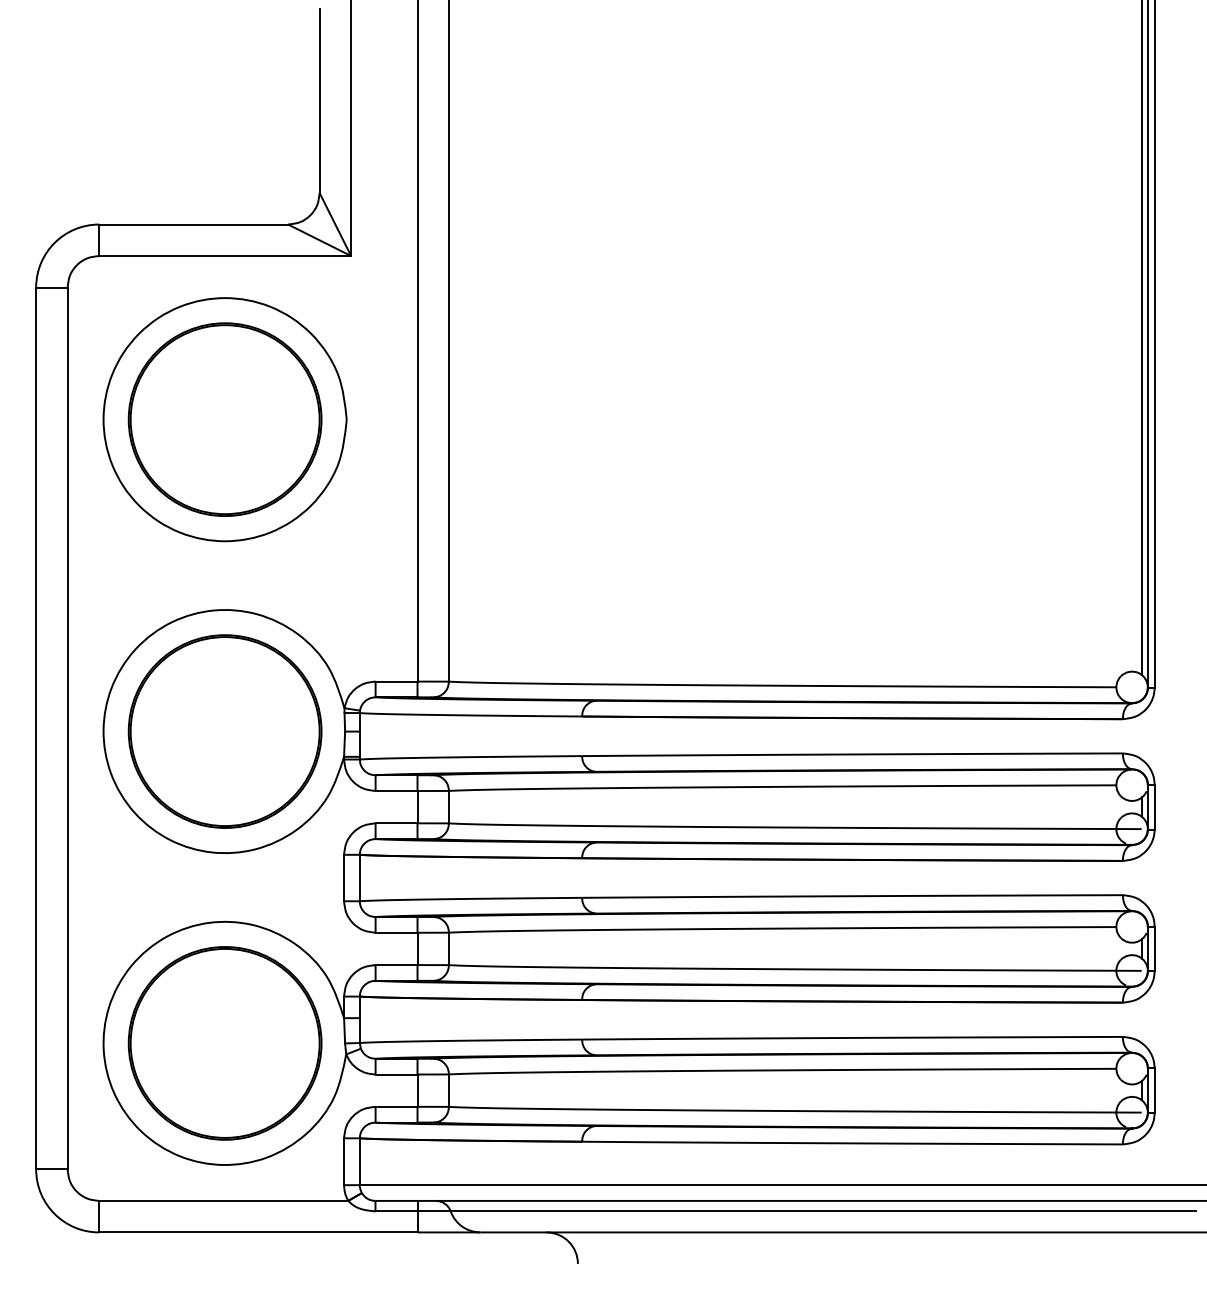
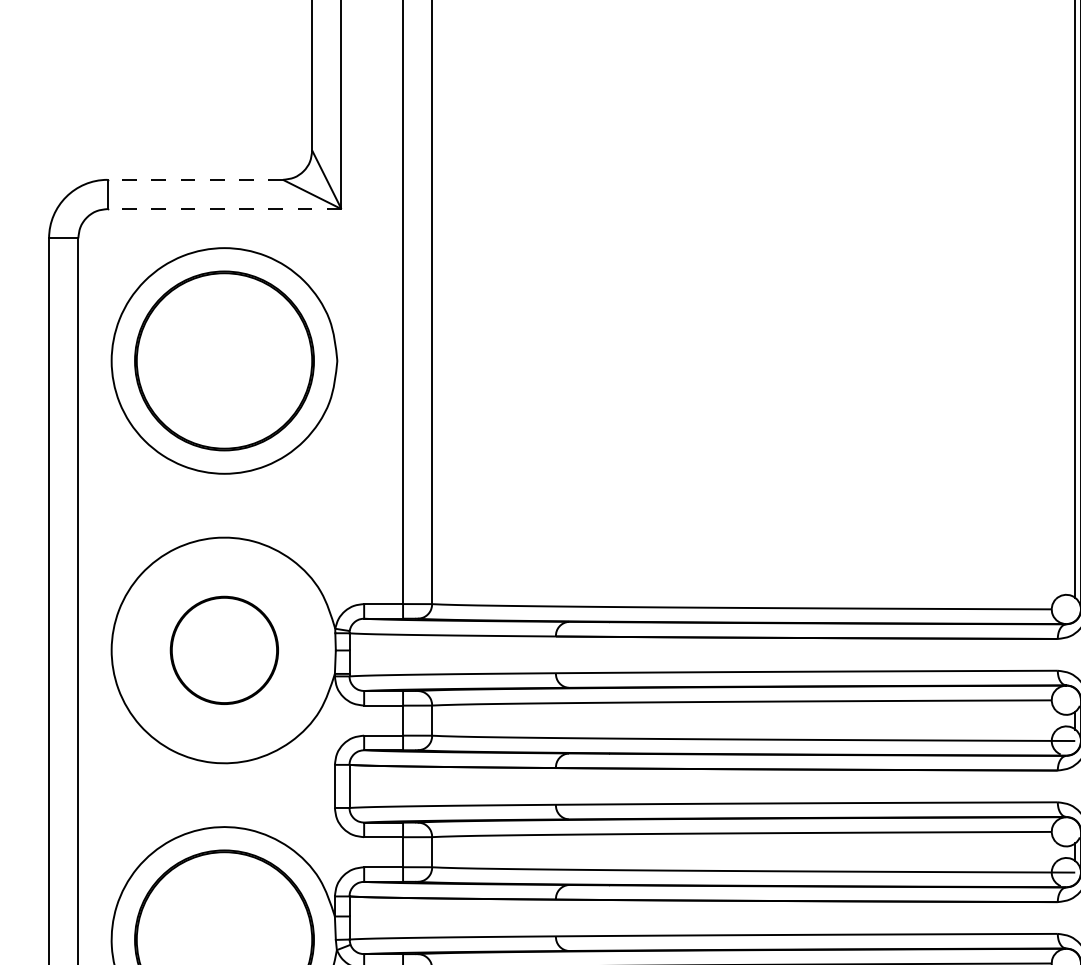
line: (193, 224) -> (195, 179), solid -> dashed
line: (225, 256) -> (224, 209), solid -> dashed
part: (224, 731) -> (223, 650), size x0.6

